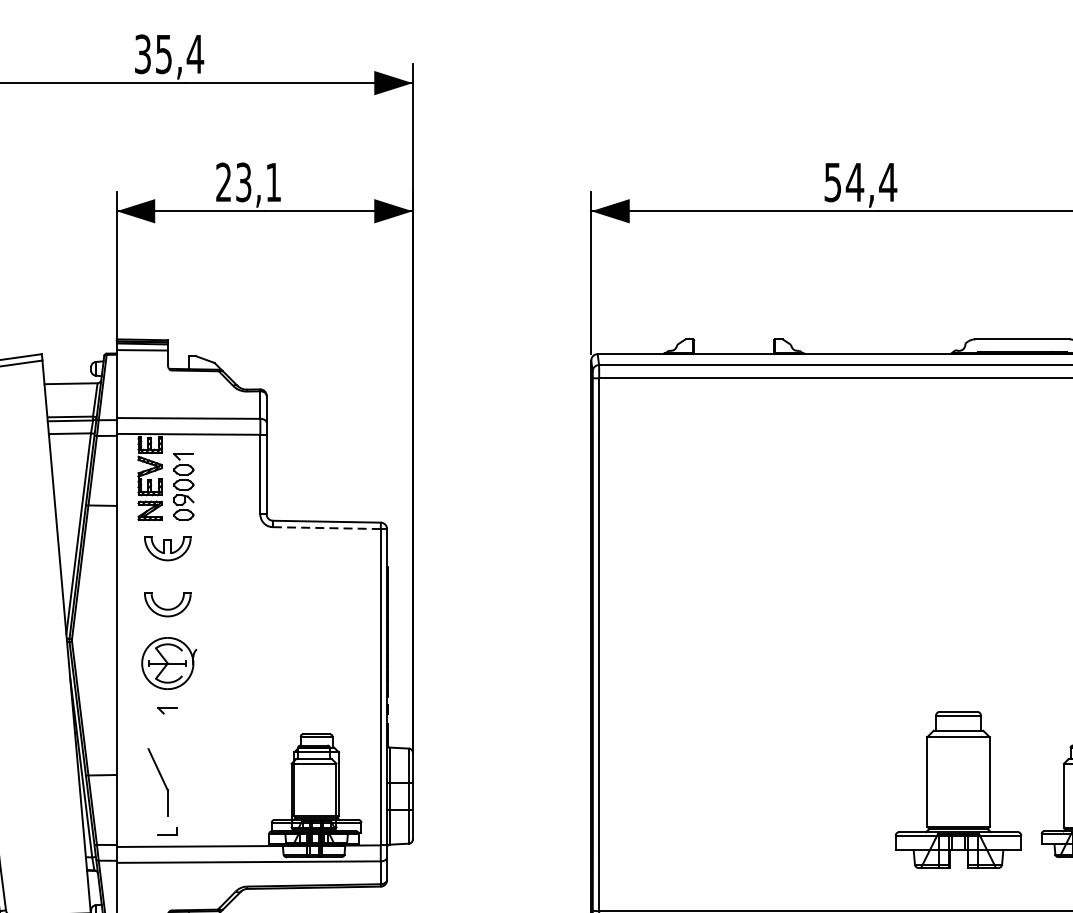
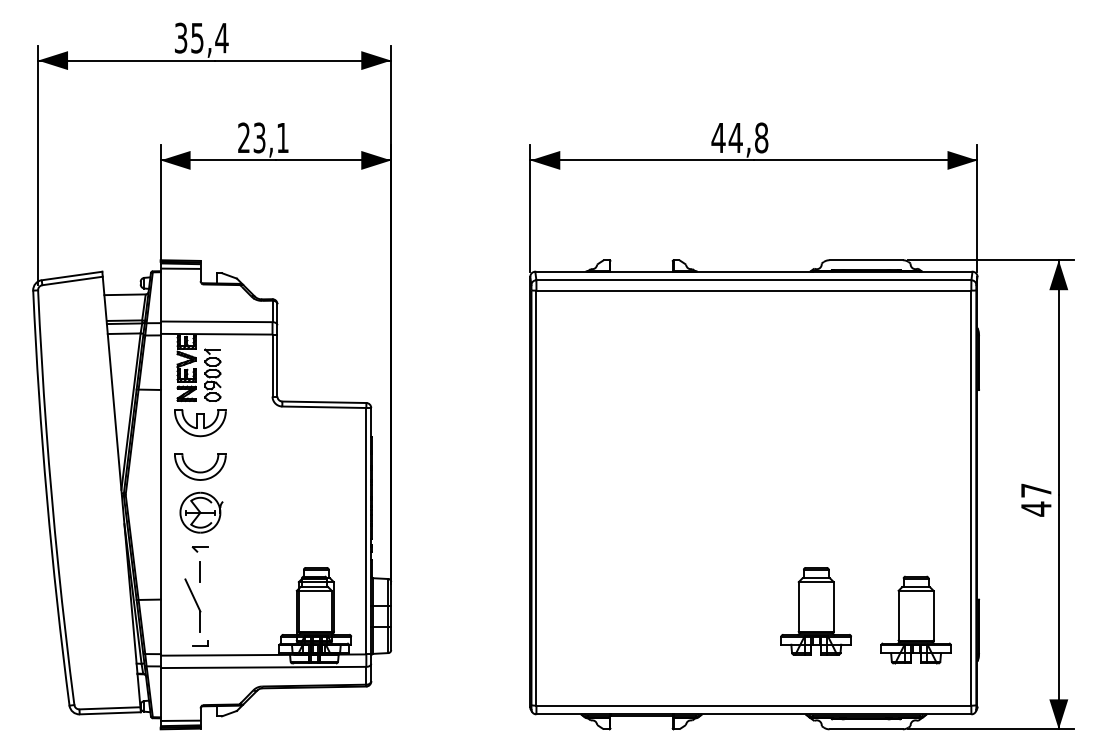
text: (859, 181) -> (739, 137), 54,4 -> 44,8
line: (327, 528) -> (324, 407), dashed -> solid
part: (167, 548) -> (200, 423), size x1.43
part: (167, 604) -> (200, 466), size x1.43
line: (166, 738) -> (199, 571), added
part: (957, 790) -> (815, 611), size x0.71

